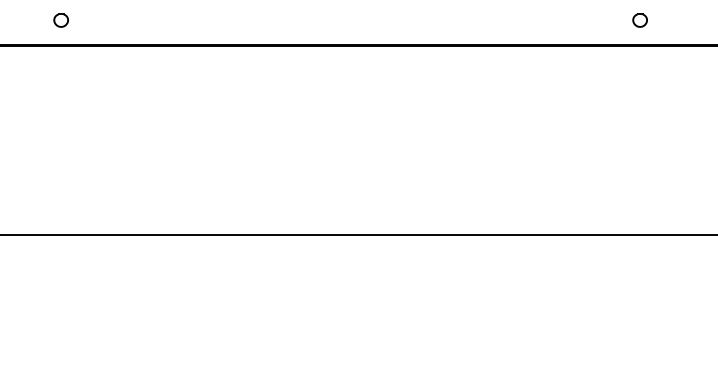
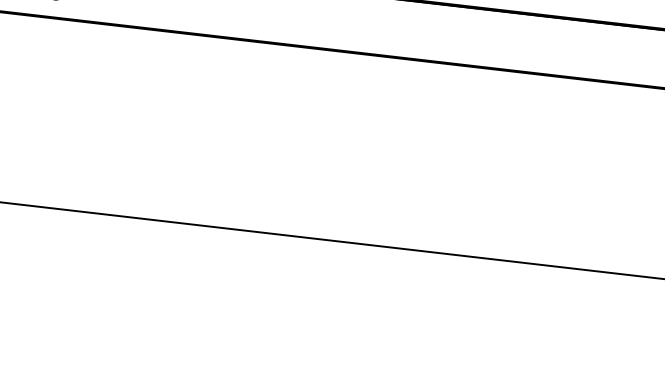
part: (639, 20) -> (630, 59), removed

